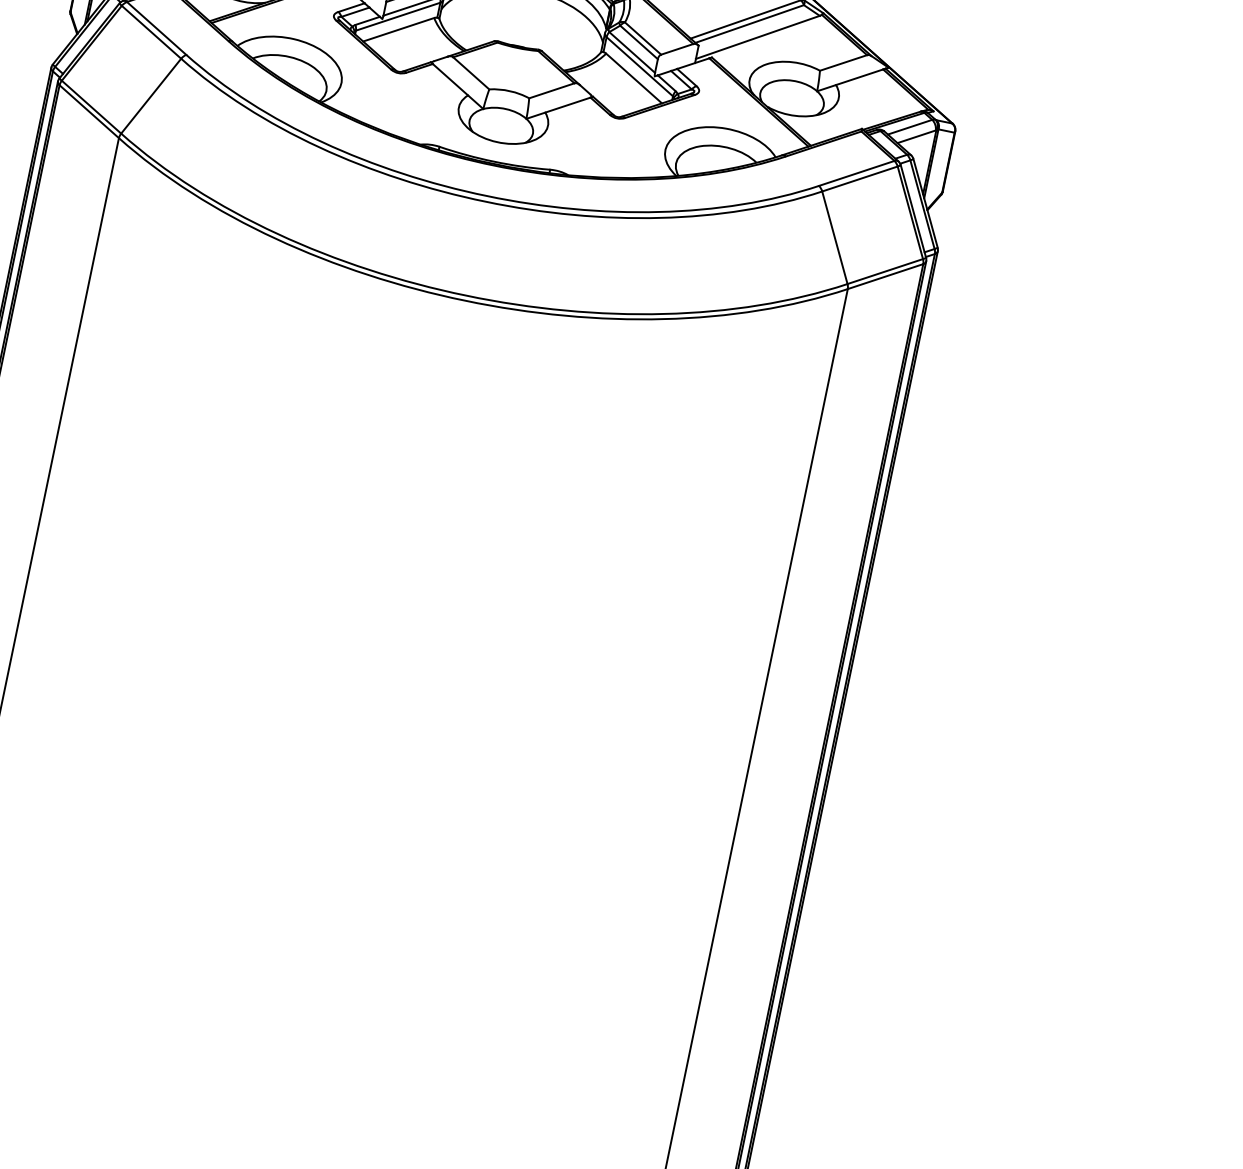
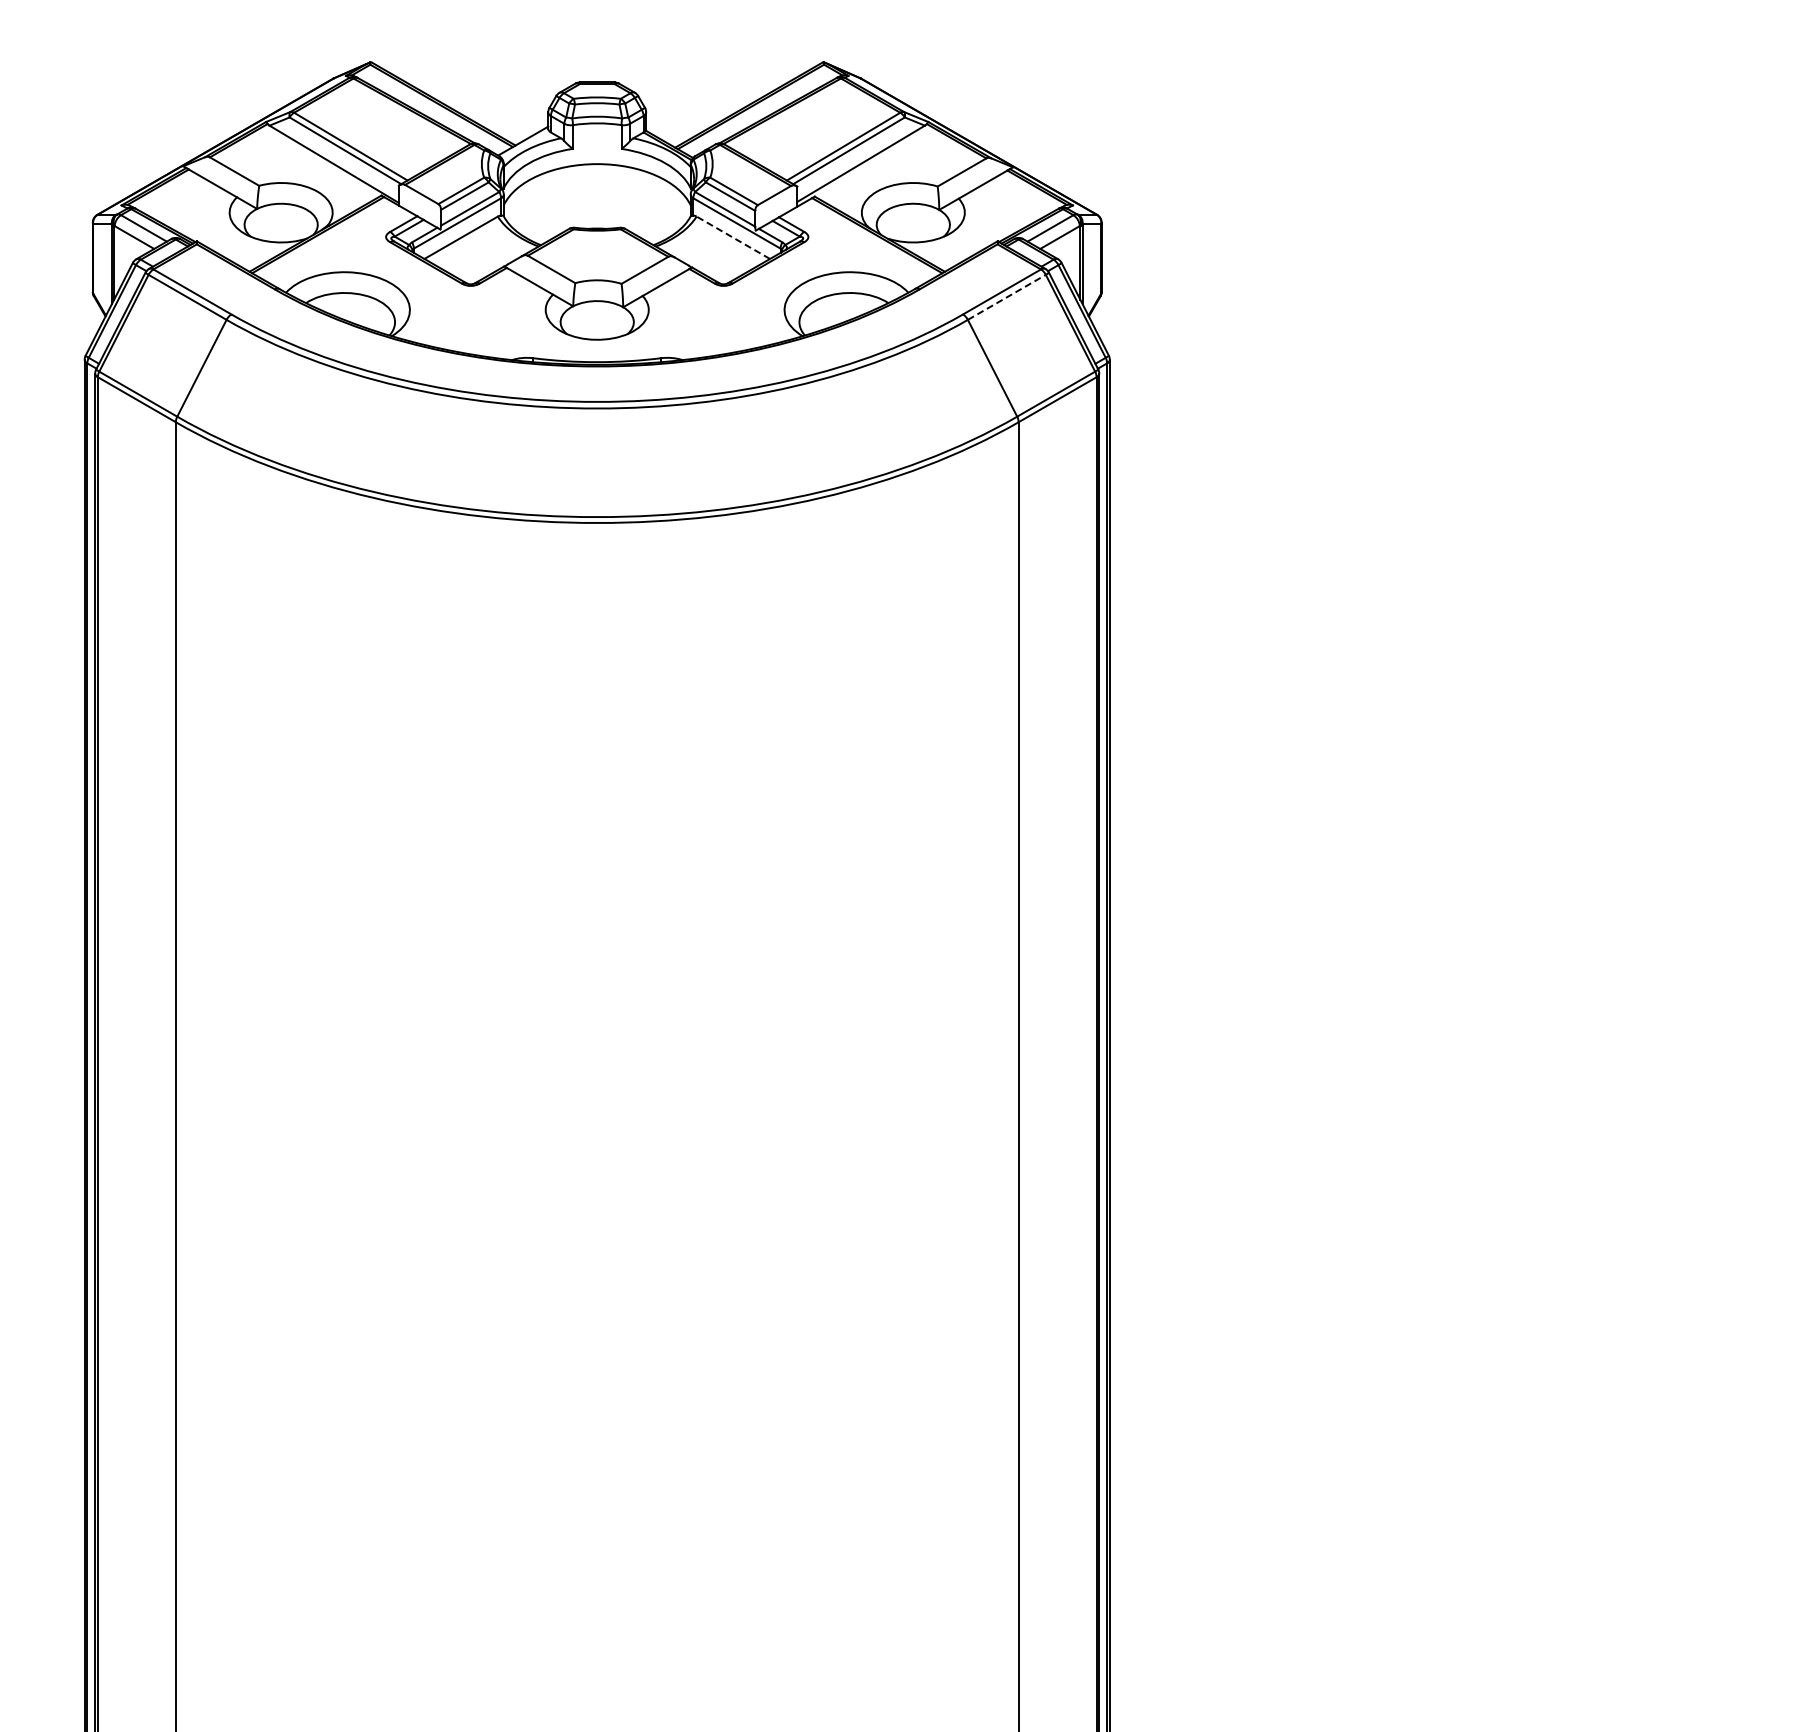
line: (633, 78) -> (732, 237), solid -> dashed
line: (860, 179) -> (1007, 297), solid -> dashed

